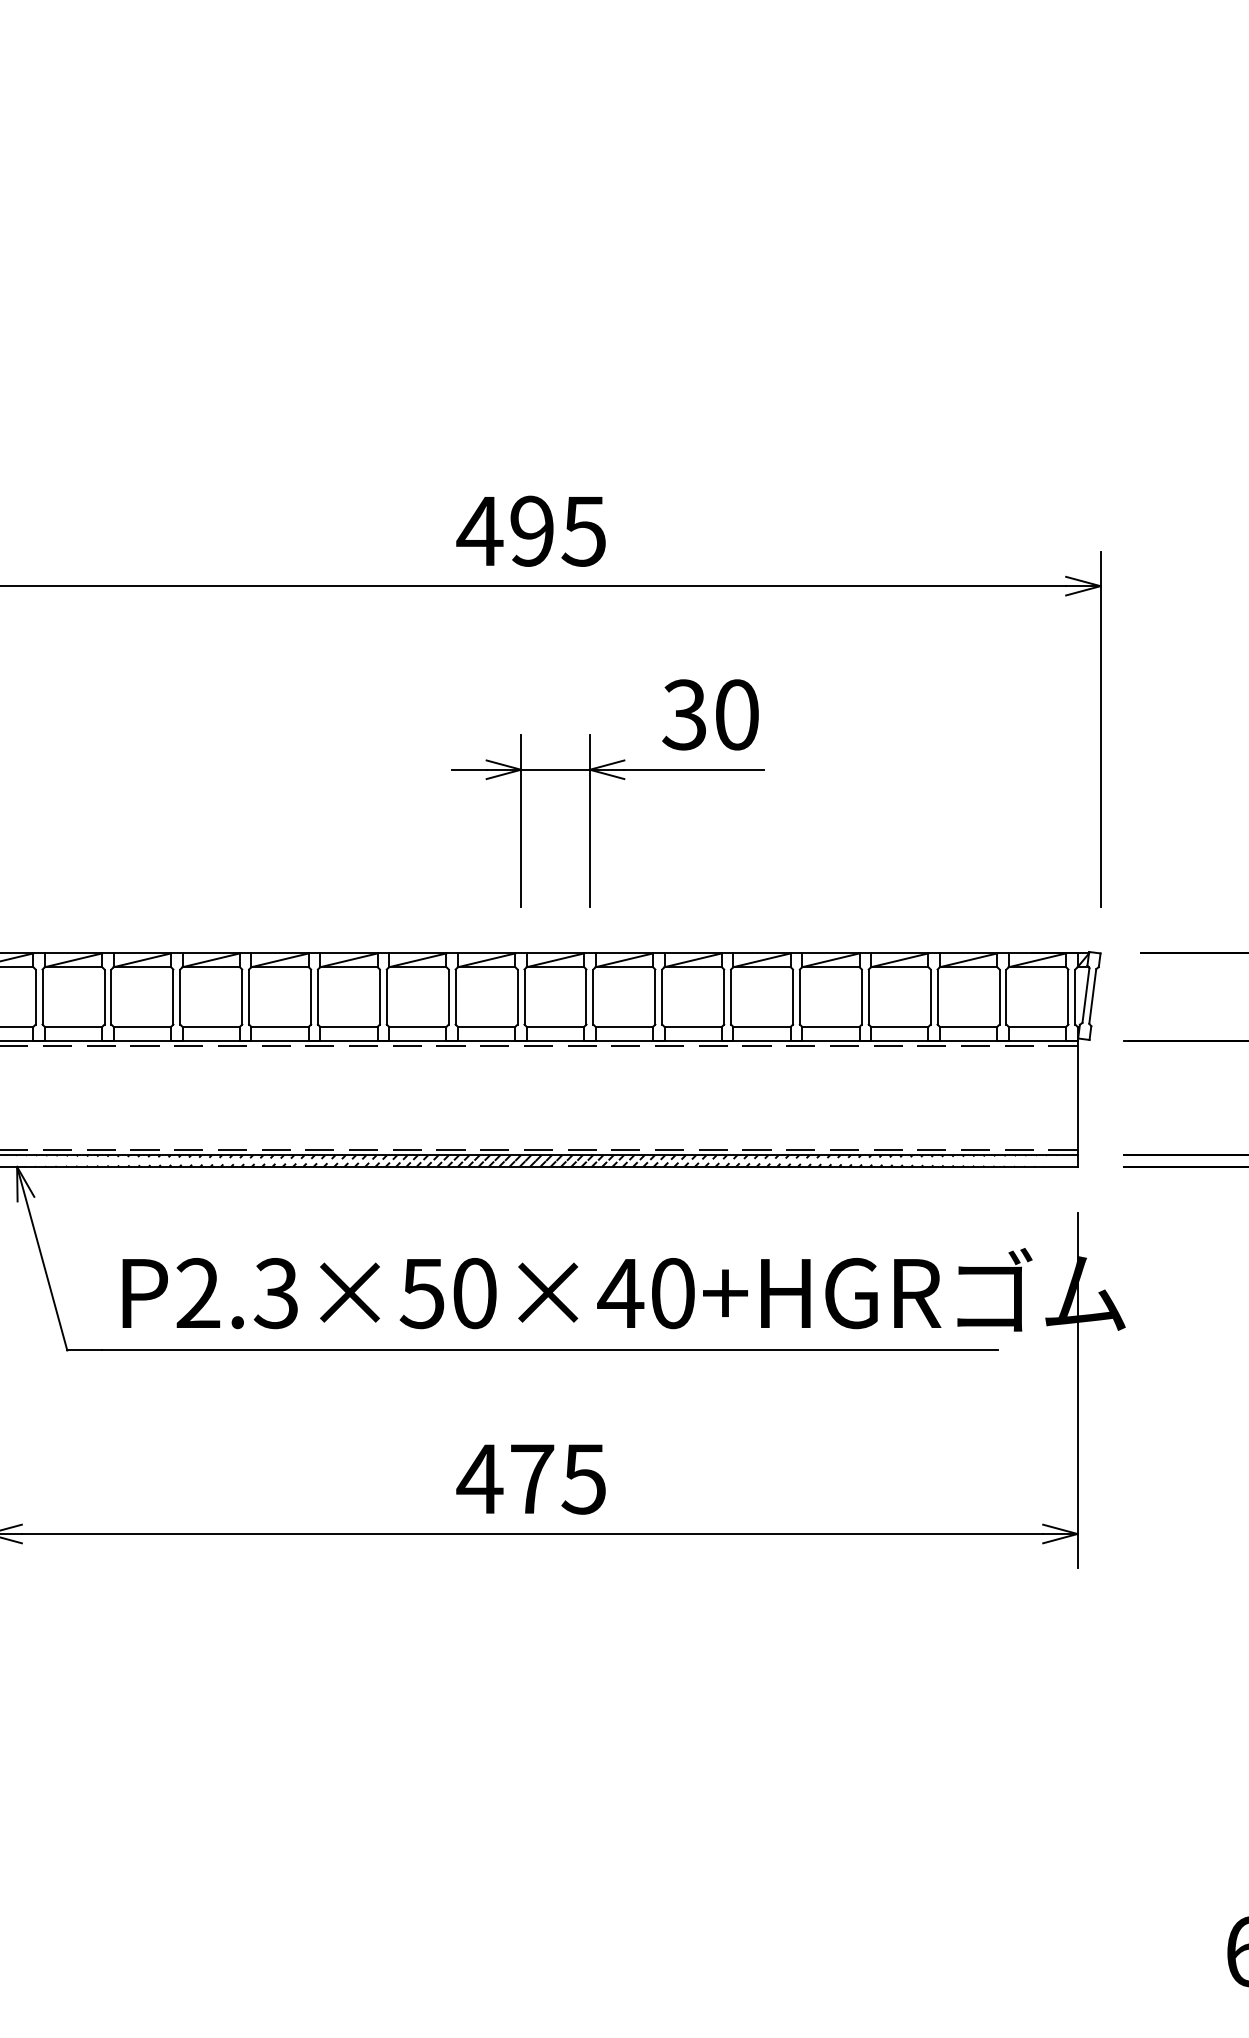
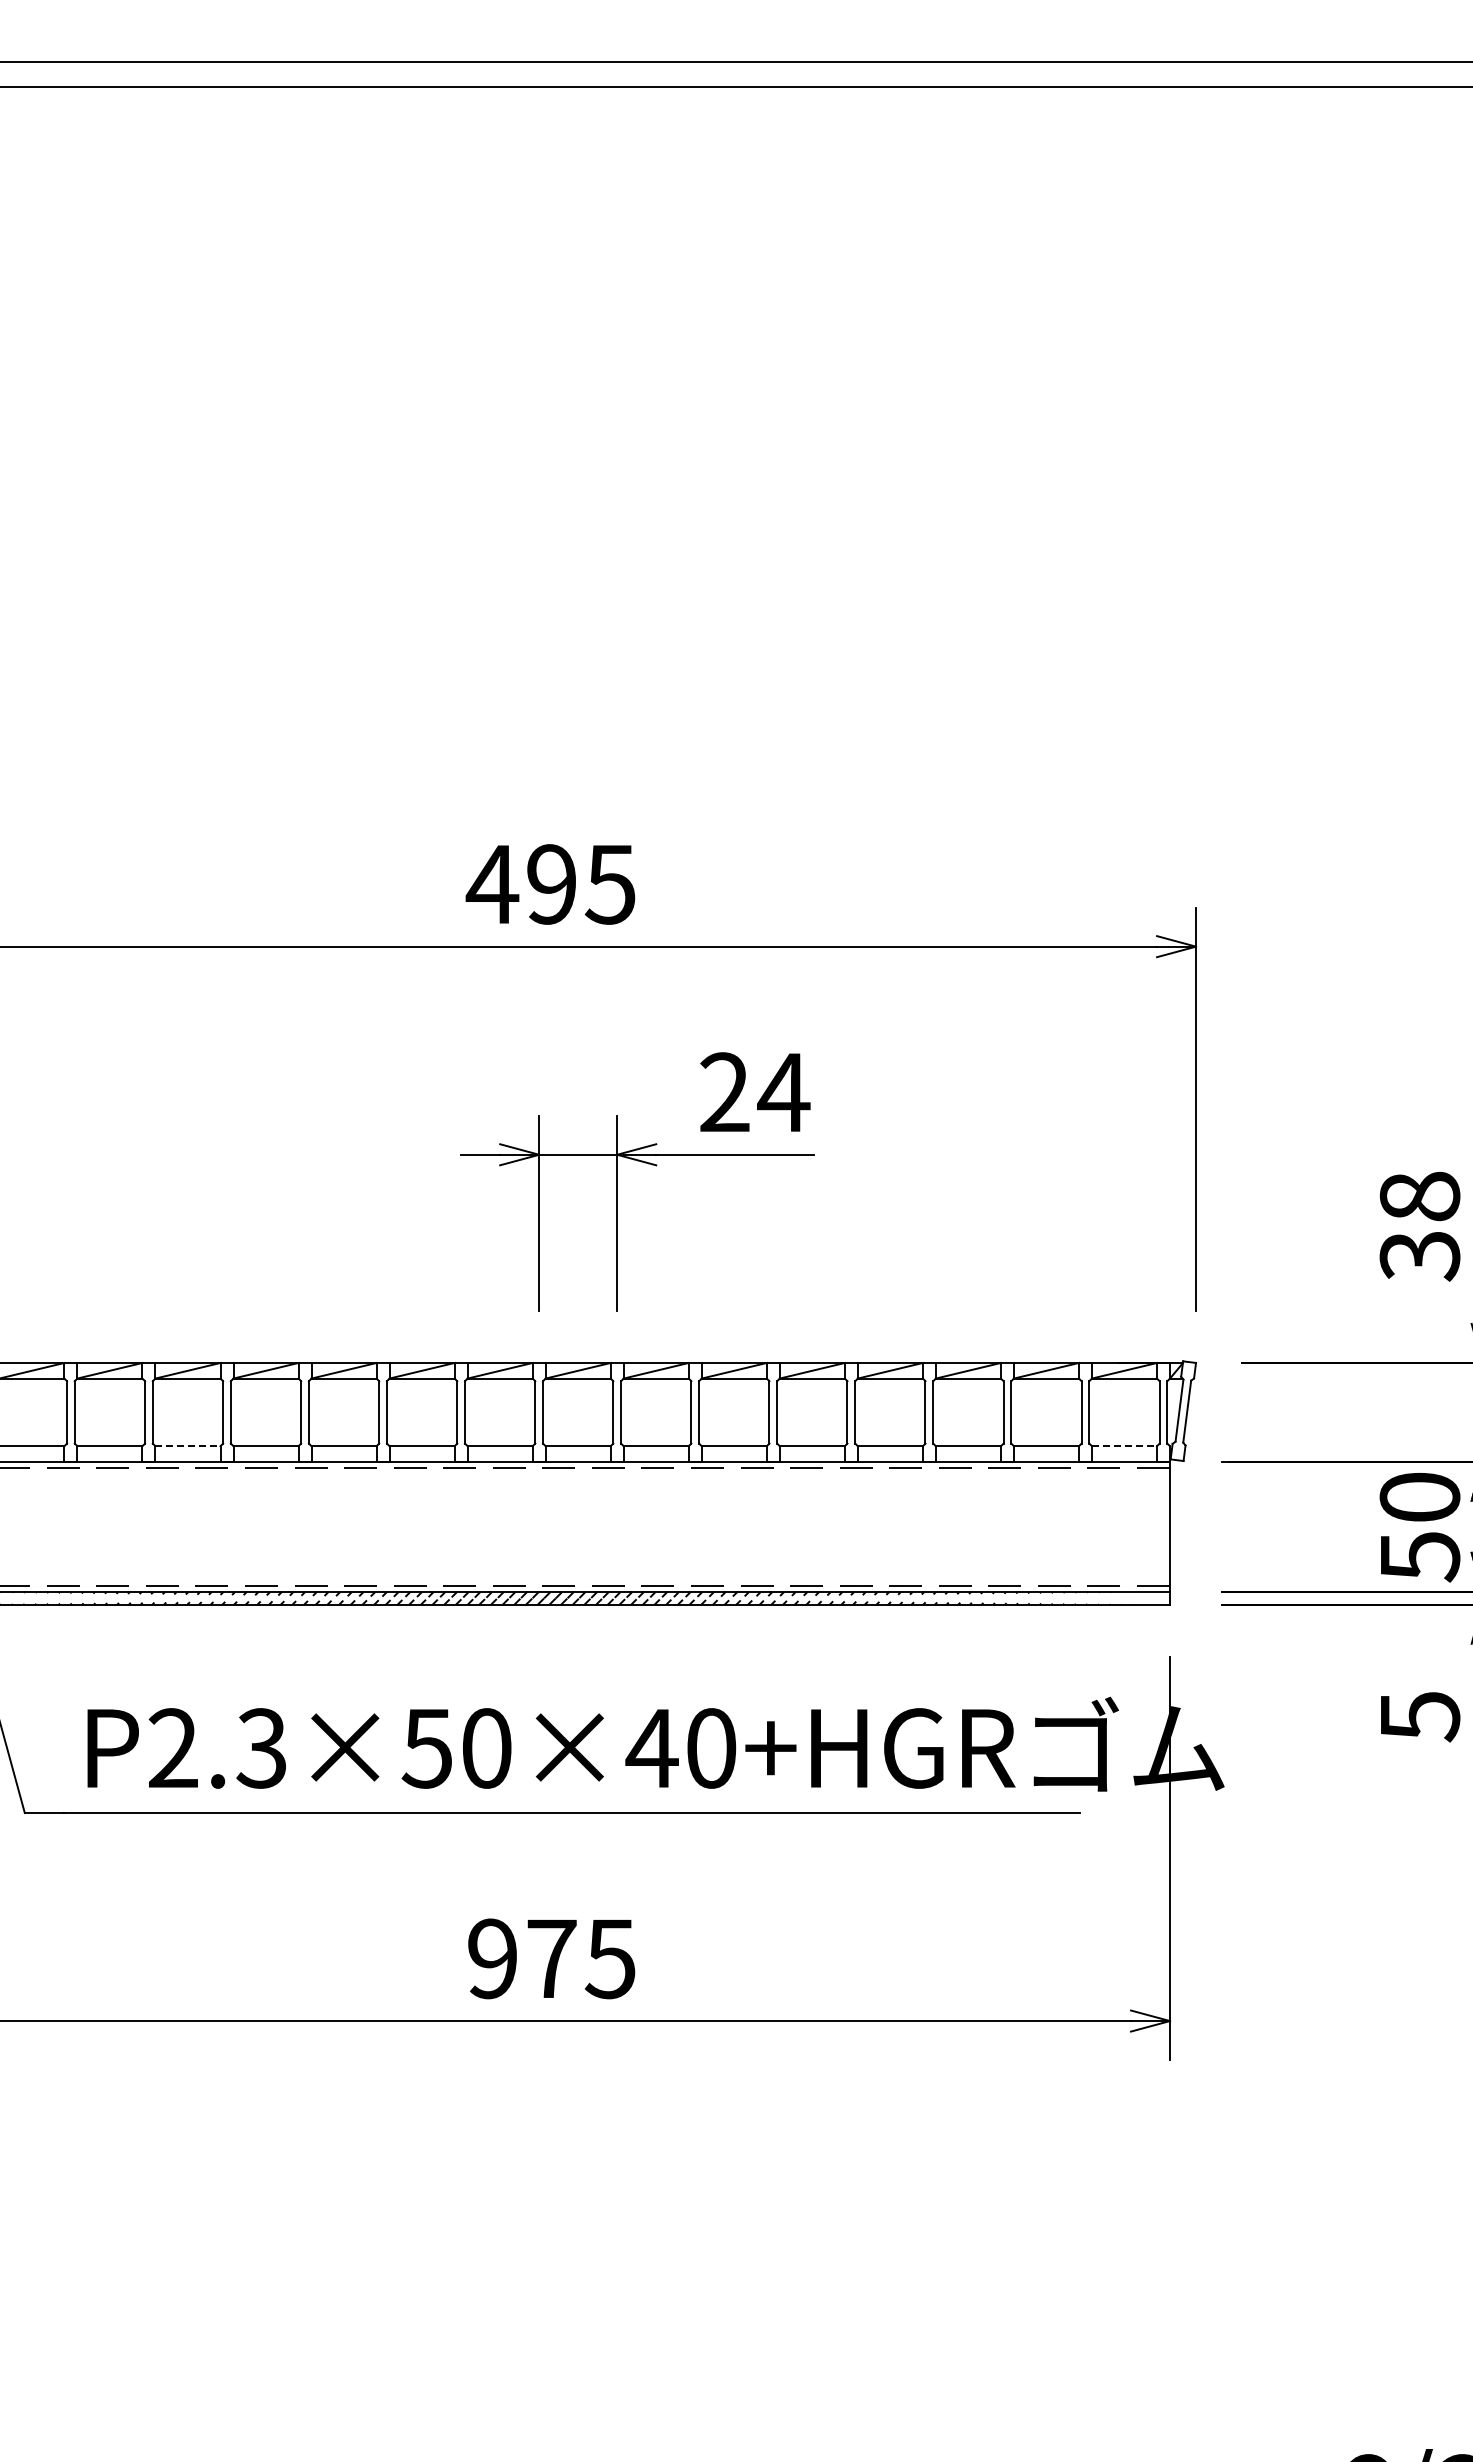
text: (711, 714) -> (754, 1092), 30 -> 24
line: (210, 1027) -> (187, 1446), solid -> dashed
line: (1037, 1027) -> (1124, 1446), solid -> dashed
text: (479, 1478) -> (492, 1958), 475 -> 975

